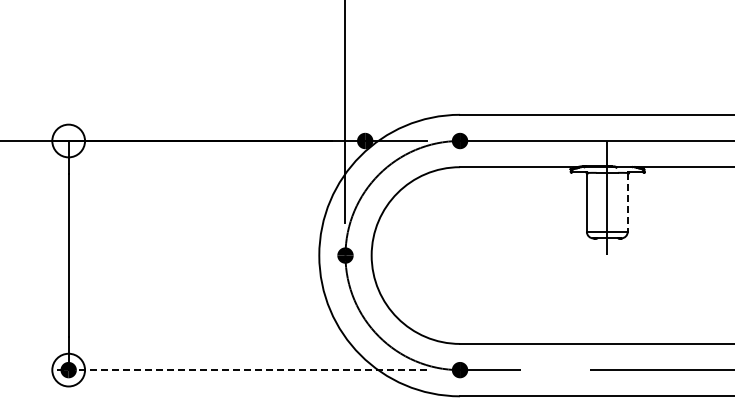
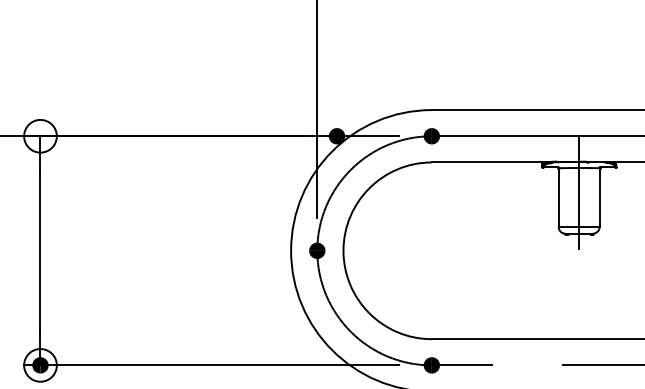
line: (627, 202) -> (599, 197), dashed -> solid
line: (239, 370) -> (211, 365), dashed -> solid

